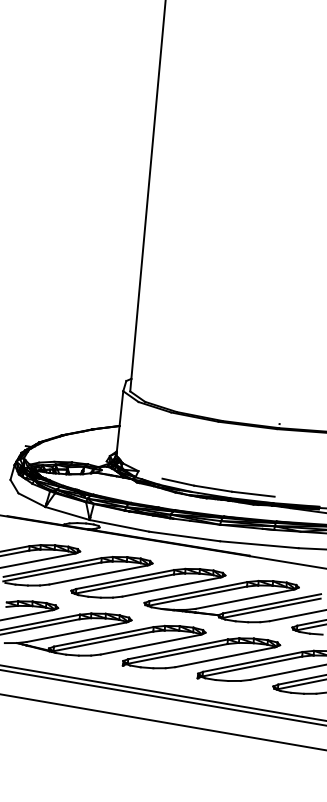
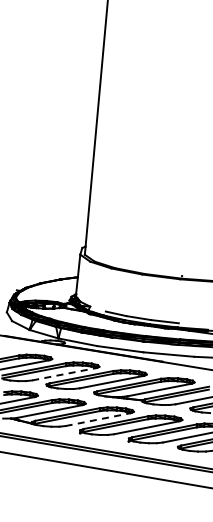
line: (98, 575) -> (64, 374), solid -> dashed
line: (151, 644) -> (98, 419), solid -> dashed

